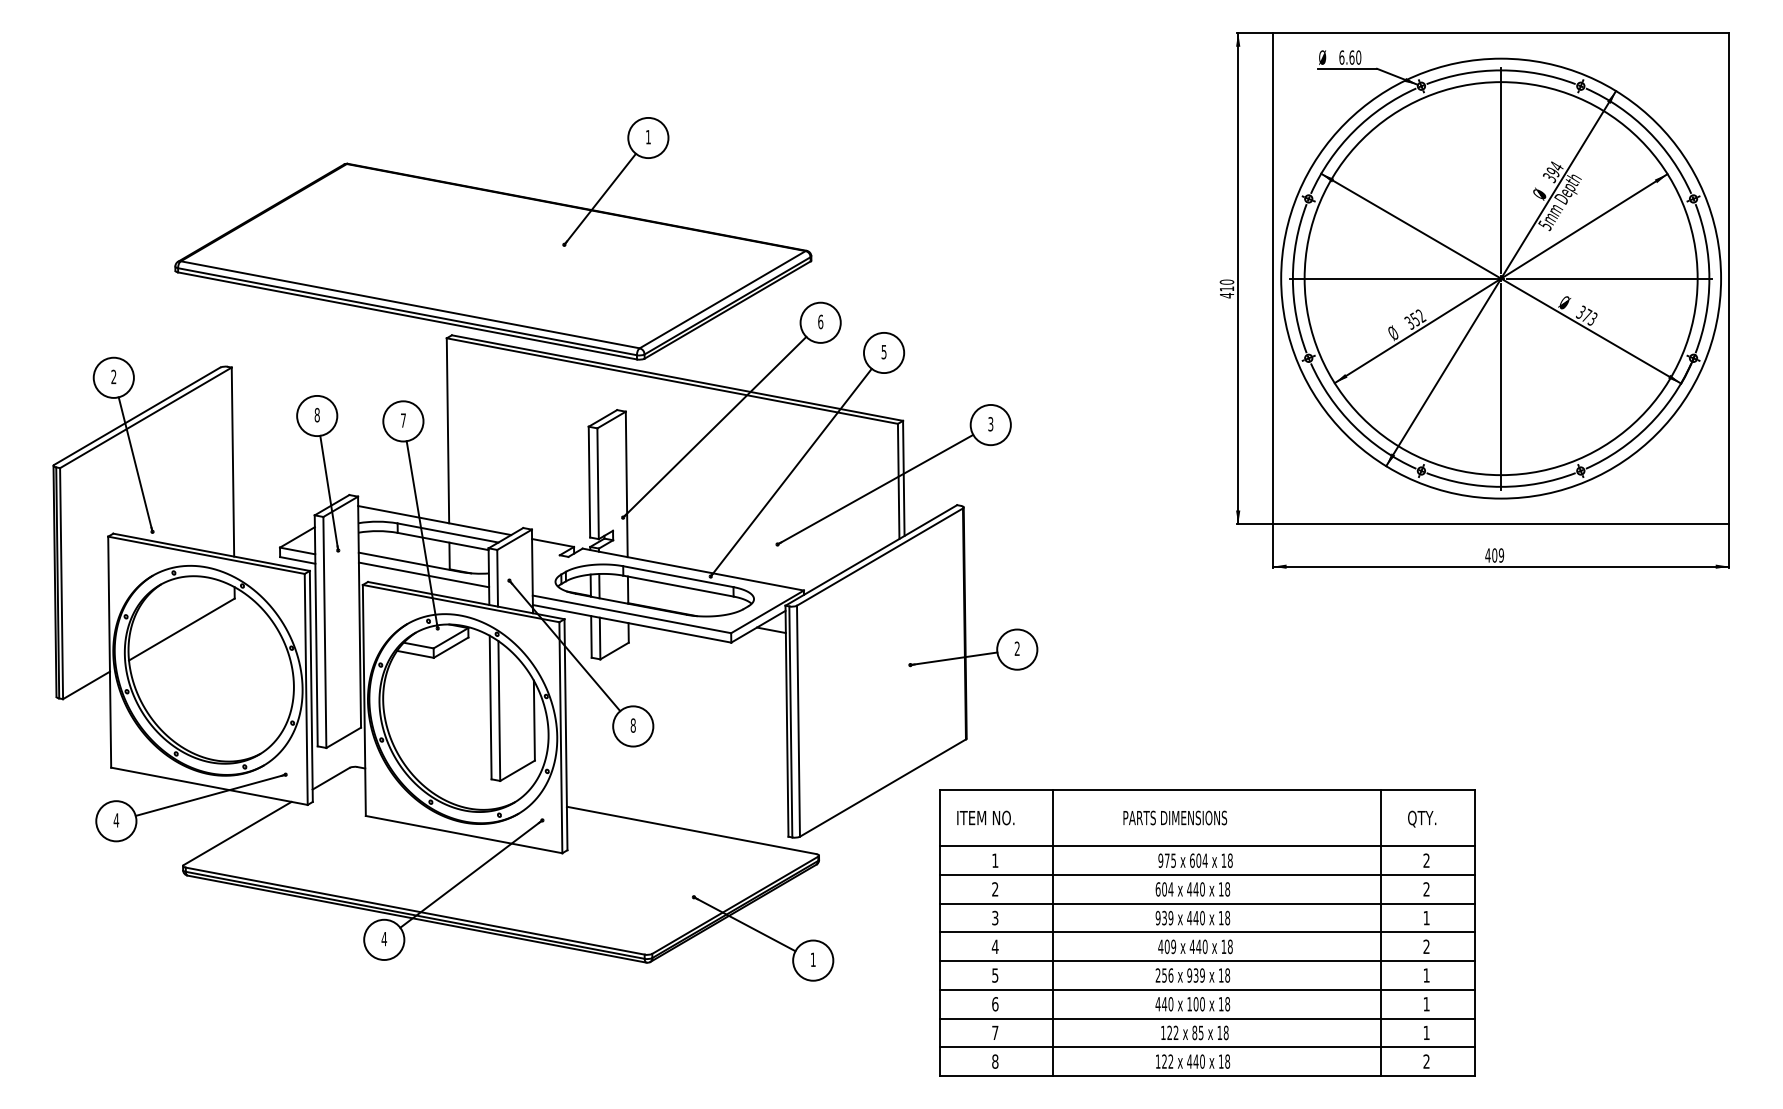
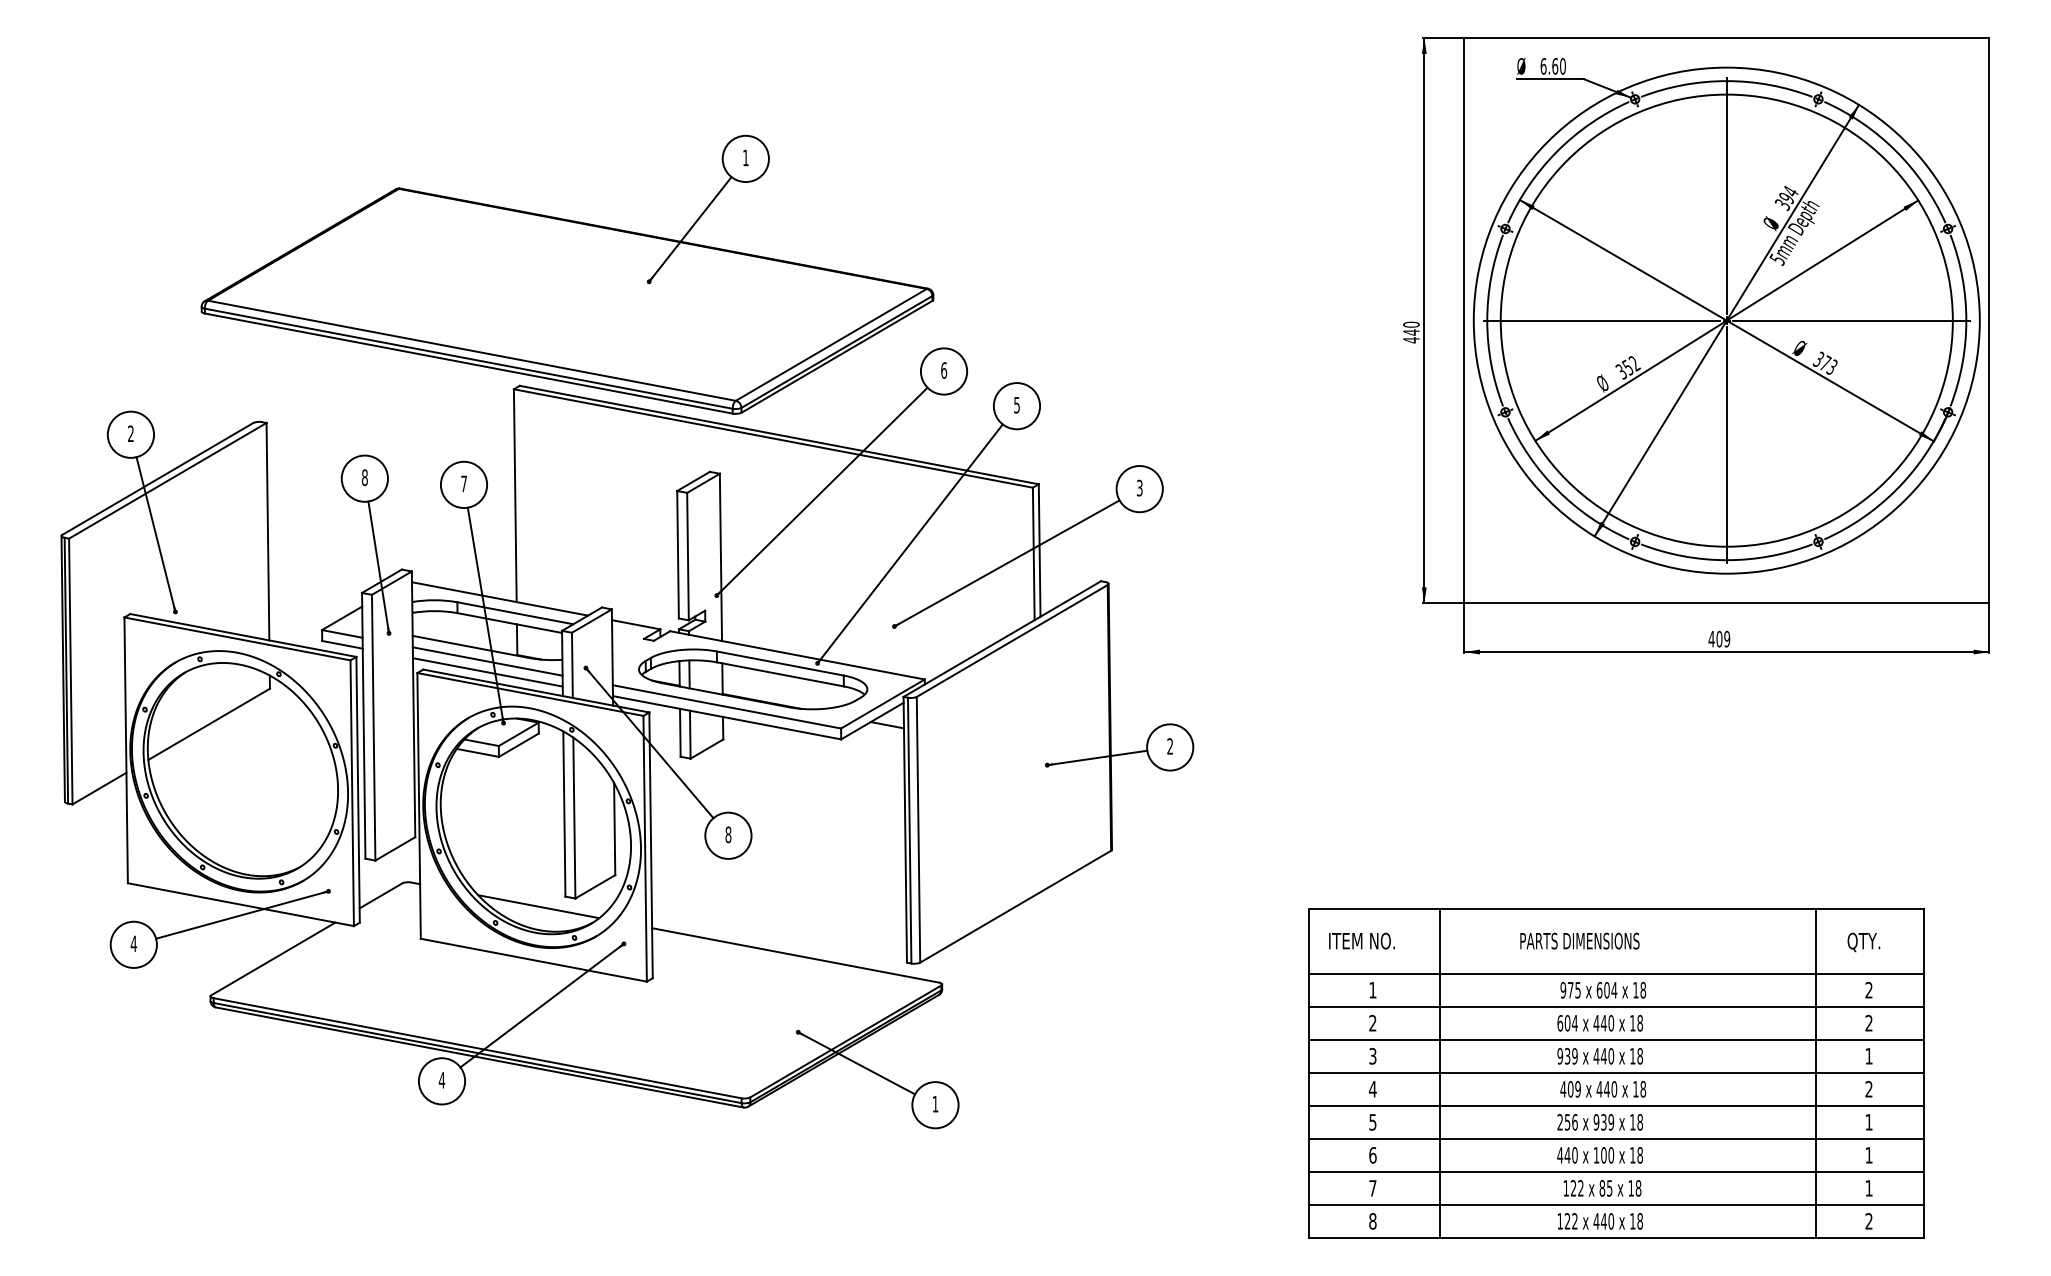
text: (1227, 288) -> (1411, 332), 410 -> 440
line: (423, 584) -> (487, 672), added
line: (468, 787) -> (538, 906), added
part: (1207, 933) -> (1616, 1073), moved

